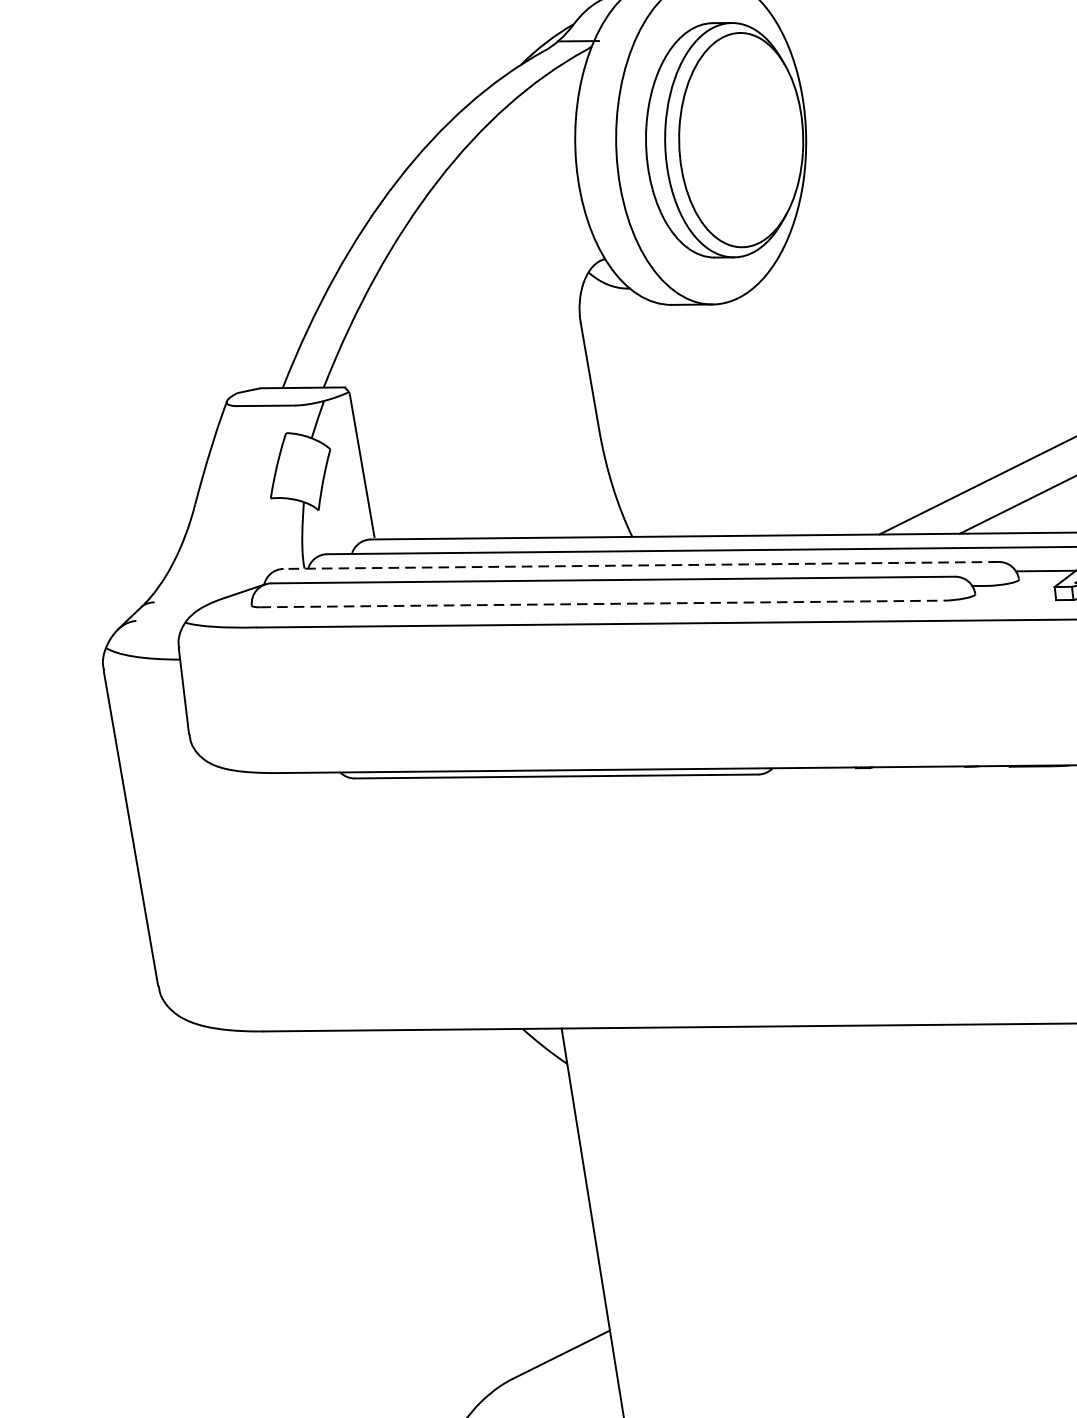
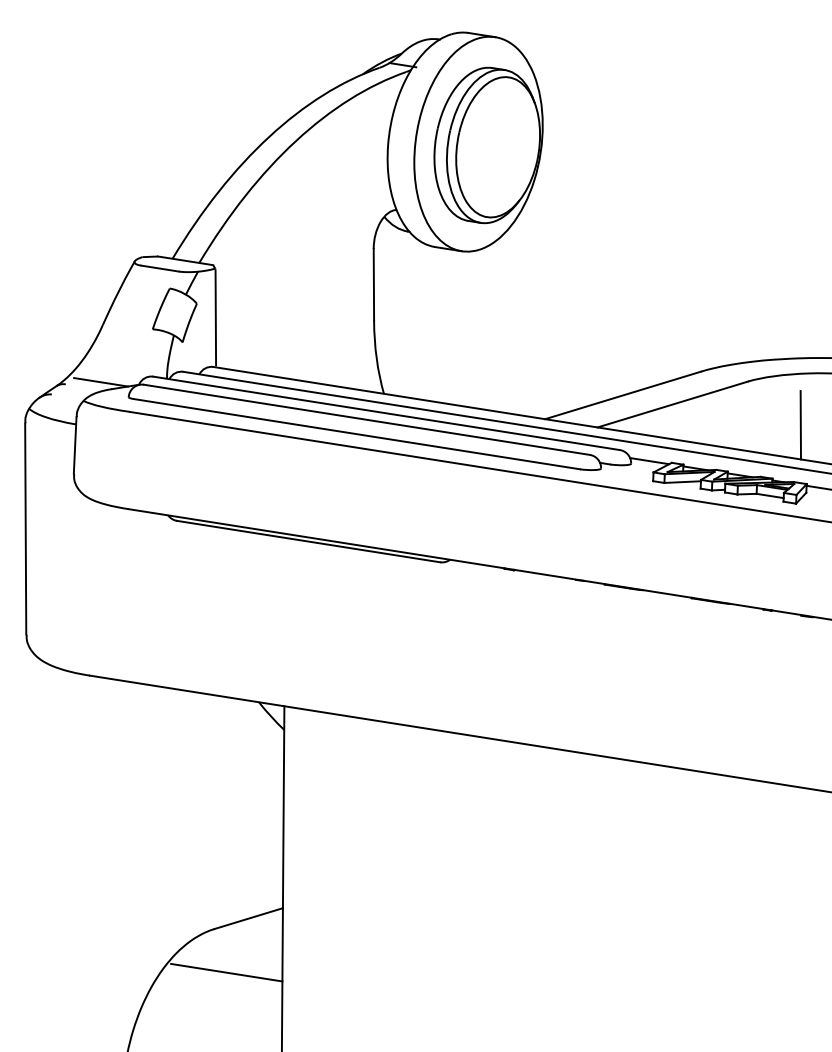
line: (640, 565) -> (386, 413), dashed -> solid
line: (207, 590) -> (101, 382), added
line: (602, 604) -> (357, 434), dashed -> solid

